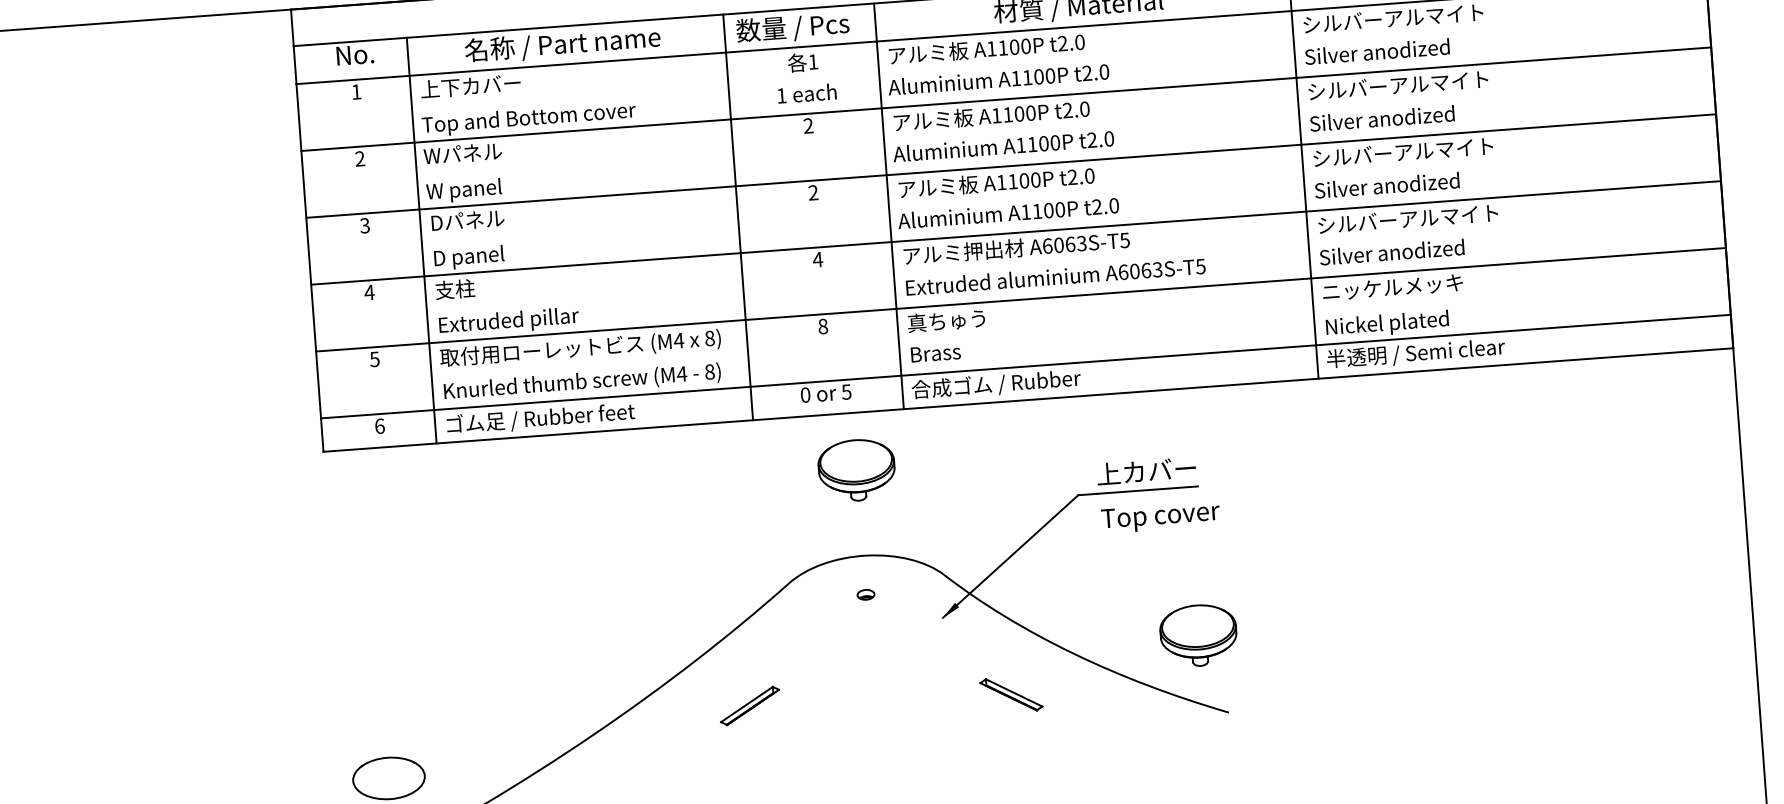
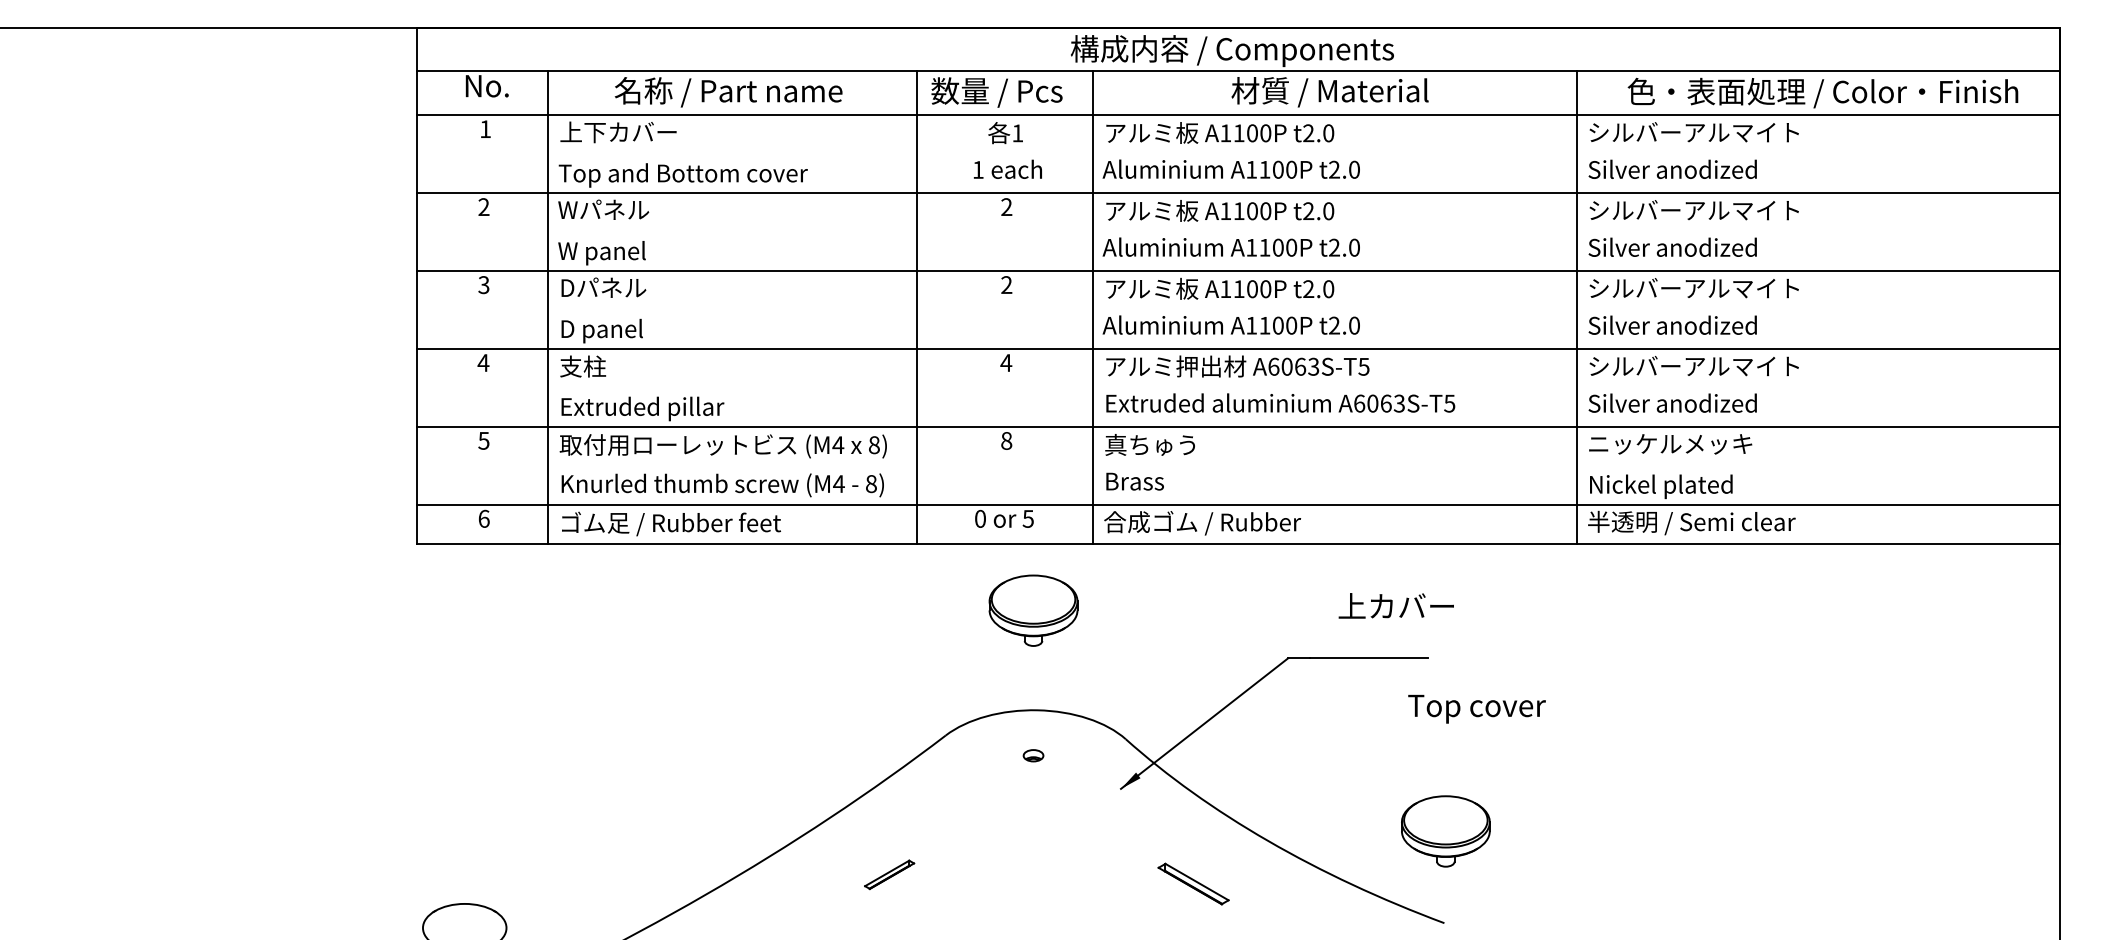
text: (1145, 470) -> (1395, 605), moved
text: (1160, 516) -> (1476, 708), moved
part: (1198, 635) -> (1445, 831), moved
part: (749, 705) -> (889, 874), size x0.7

